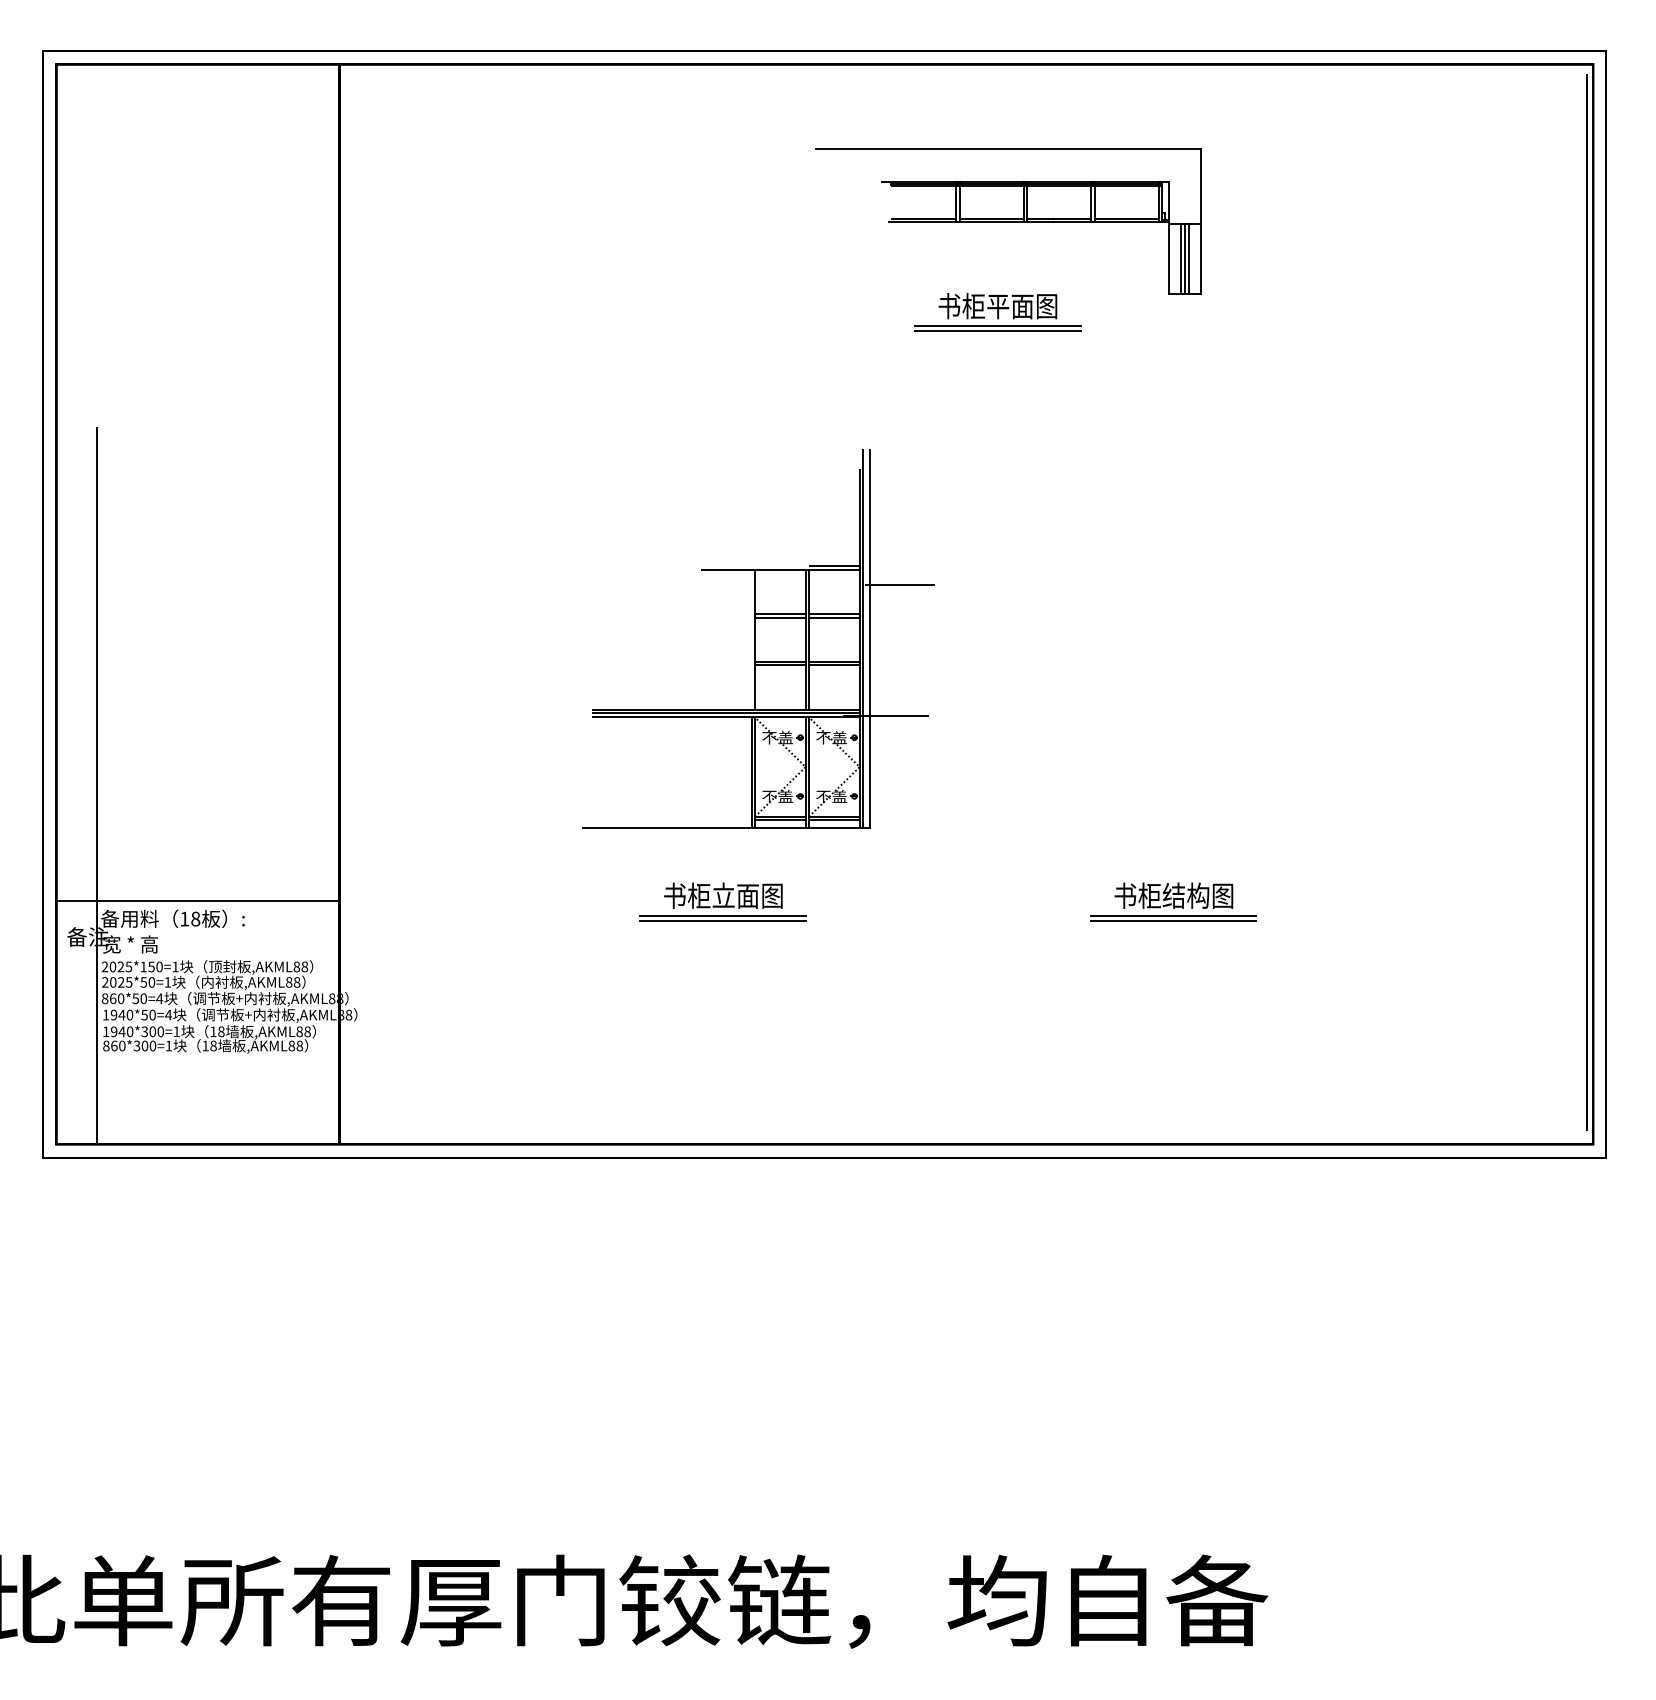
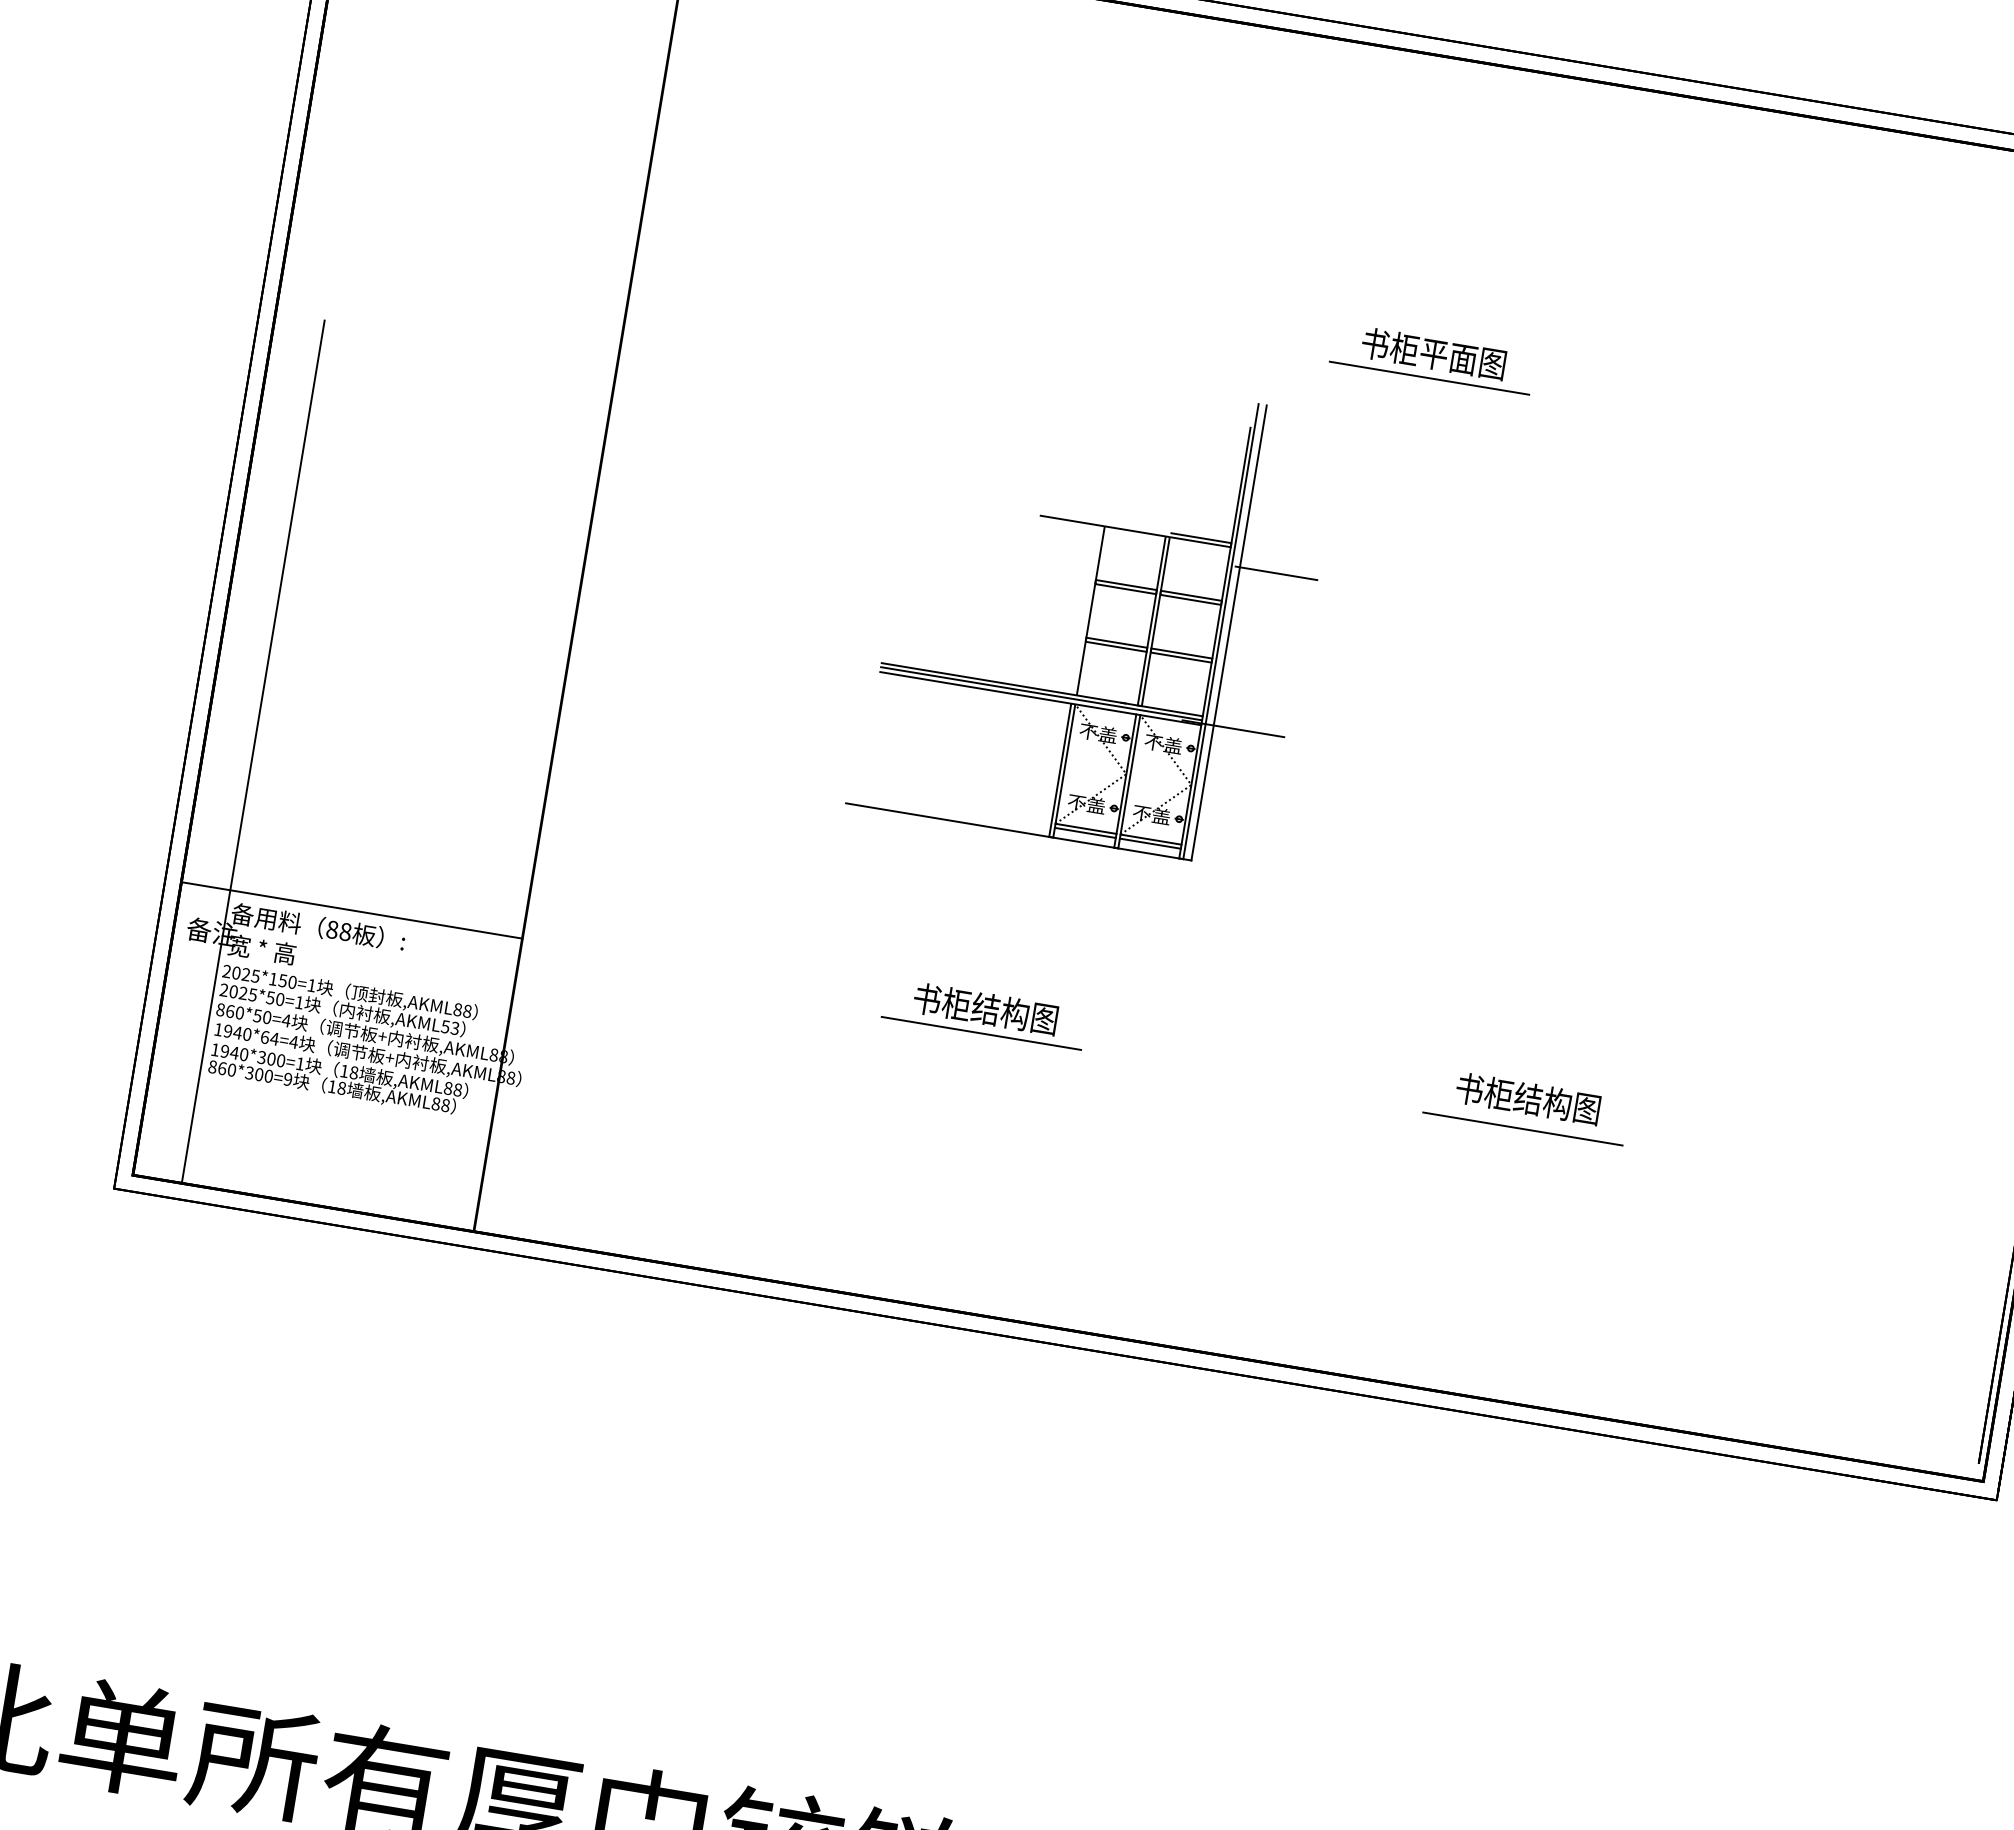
part: (1008, 221) -> (1463, 254), removed
line: (997, 331) -> (1428, 384), removed
part: (758, 638) -> (1095, 609), moved
text: (735, 895) -> (1000, 1011), 书柜立面图 -> 书柜结构图
line: (1173, 916) -> (1523, 1123), removed
text: (184, 918) -> (332, 929), 18 -> 88
line: (722, 920) -> (979, 1038), removed
text: (292, 982) -> (449, 1027), ,AKML88 -> ,AKML53
text: (148, 1014) -> (269, 1037), 1940*50=4 -> 1940*64=4
text: (168, 1045) -> (287, 1078), 860*300=1 -> 860*300=9

